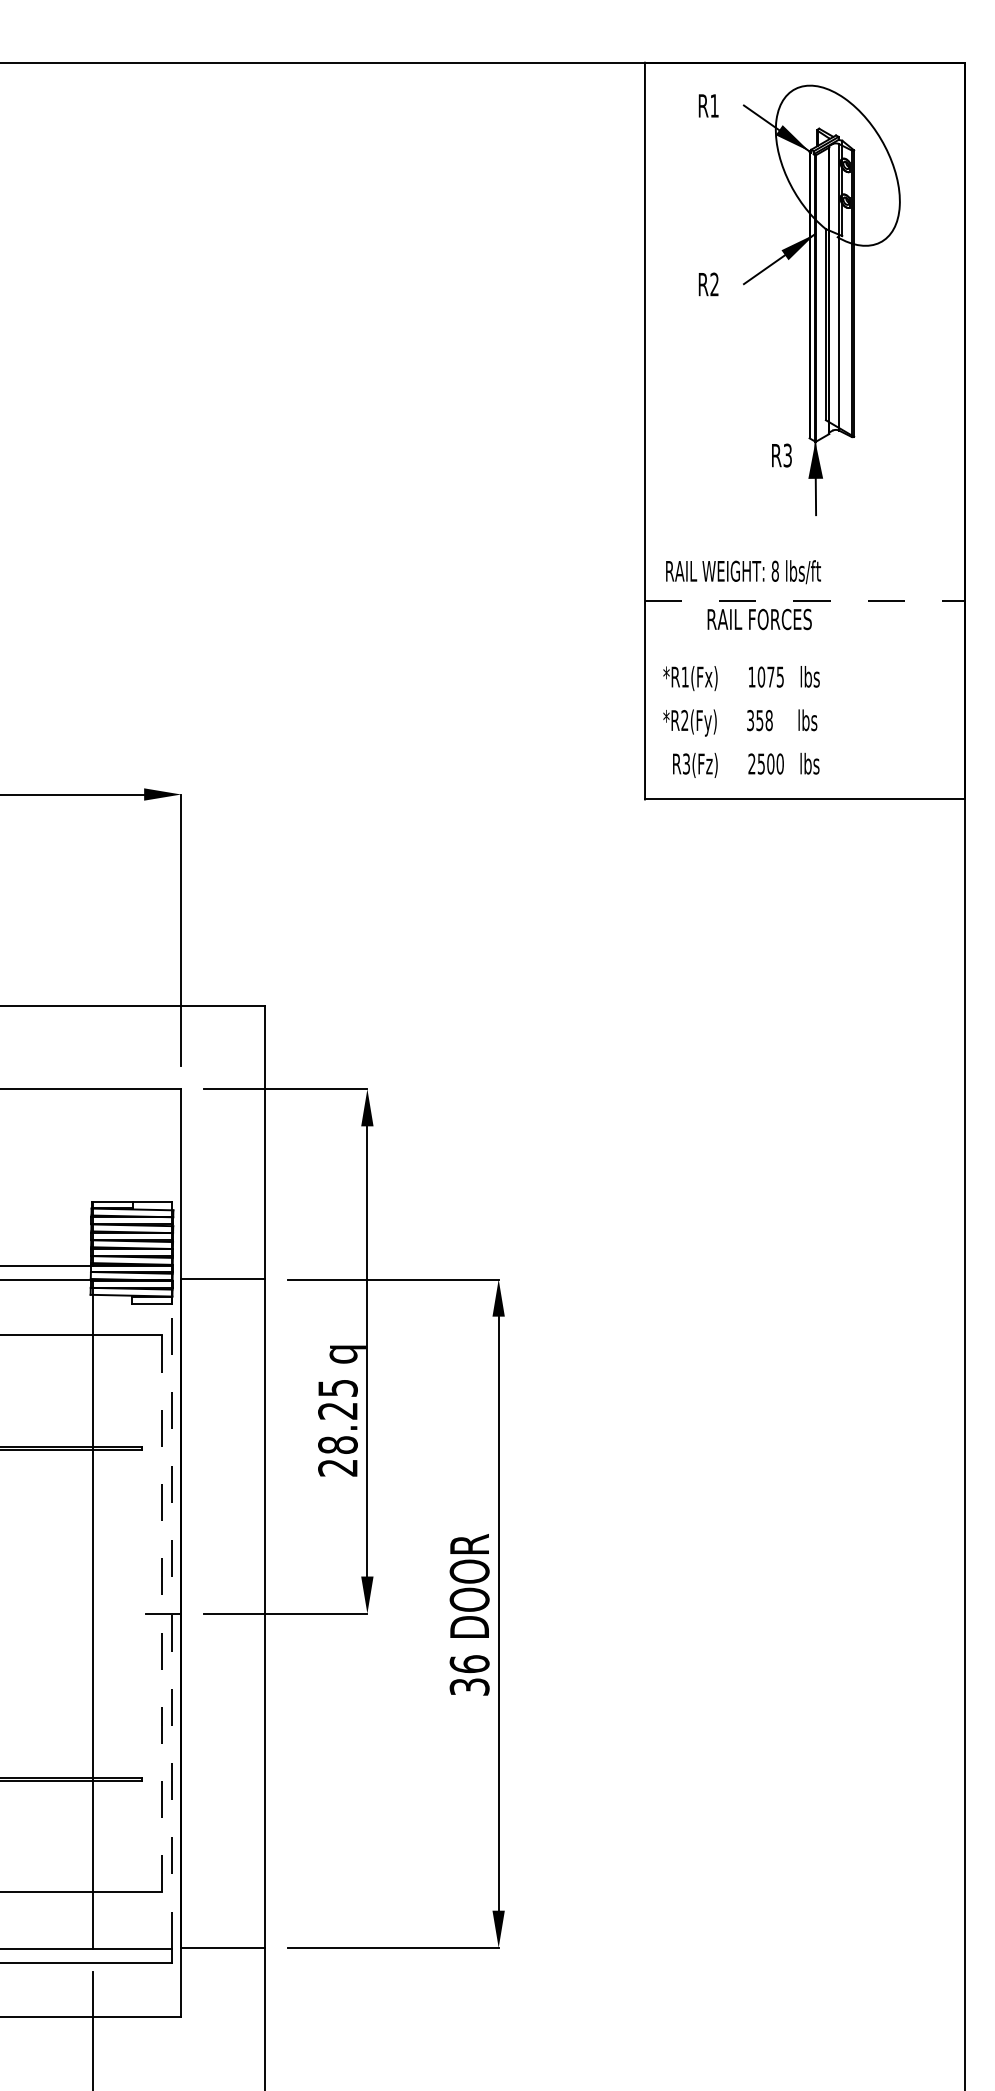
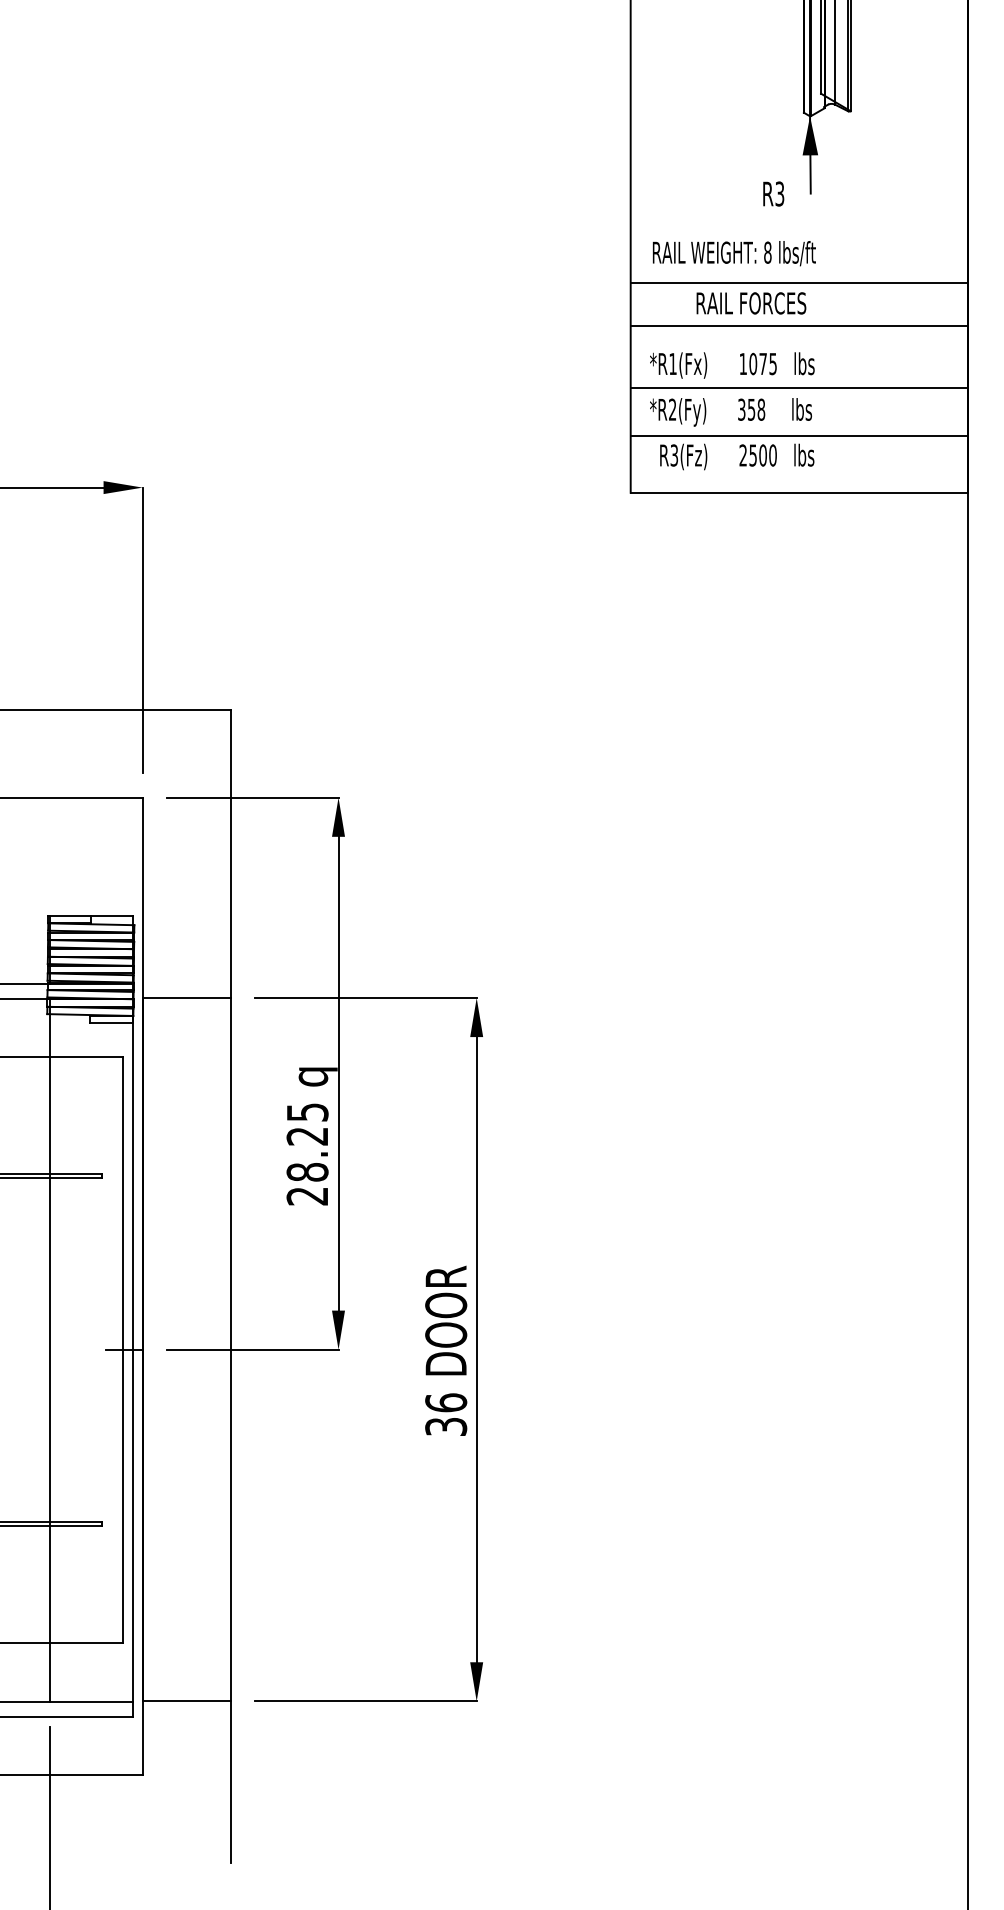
text: (781, 455) -> (773, 193), moved
line: (805, 600) -> (799, 283), dashed -> solid
line: (805, 640) -> (799, 325), added
line: (805, 699) -> (799, 387), added
line: (805, 745) -> (799, 436), added
line: (162, 1613) -> (122, 1349), dashed -> solid
line: (171, 1626) -> (132, 1363), dashed -> solid

